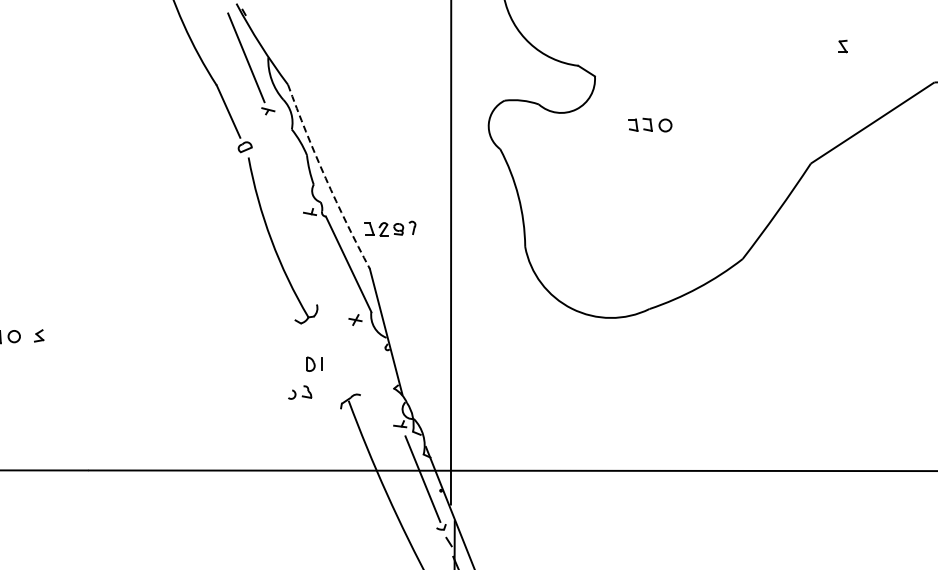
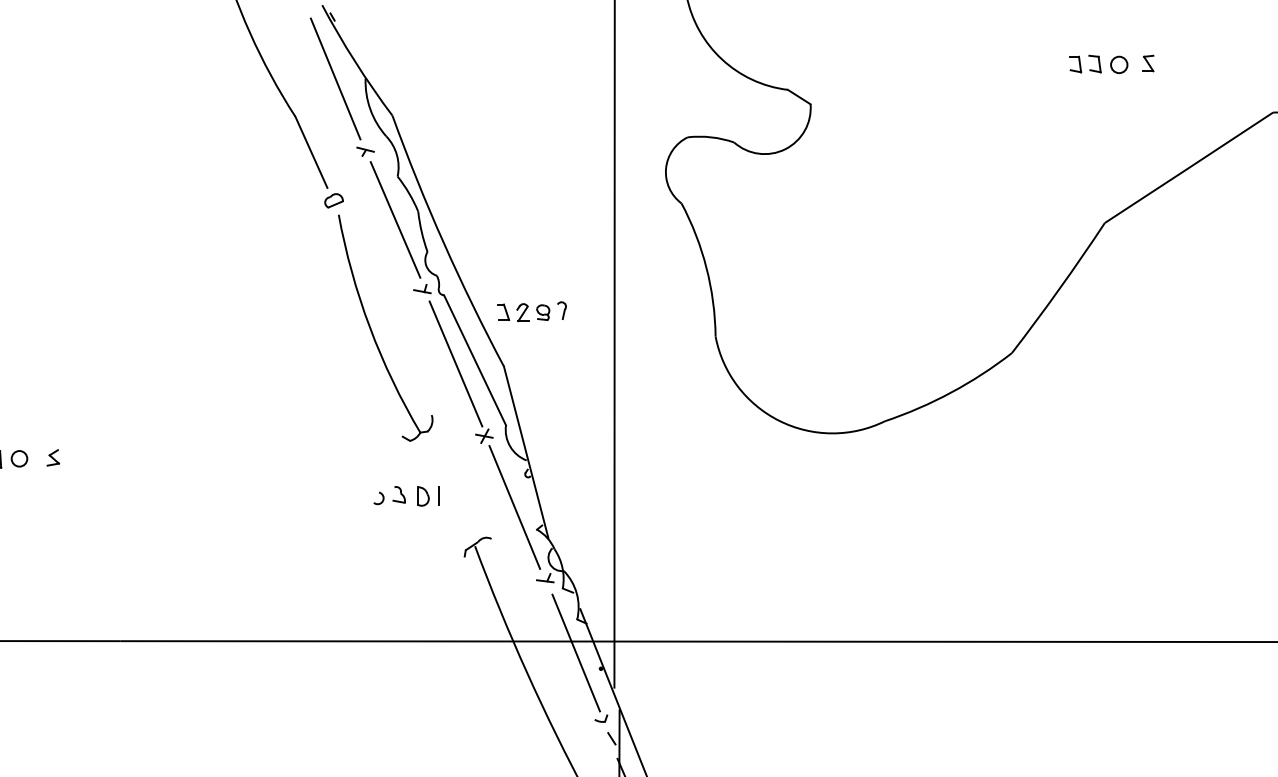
part: (650, 124) -> (1098, 63), moved
line: (290, 160) -> (395, 218), added
arc: (325, 178) -> (443, 243), dashed -> solid
line: (334, 266) -> (455, 363), added
line: (377, 372) -> (514, 507), added
part: (300, 392) -> (390, 495), moved

